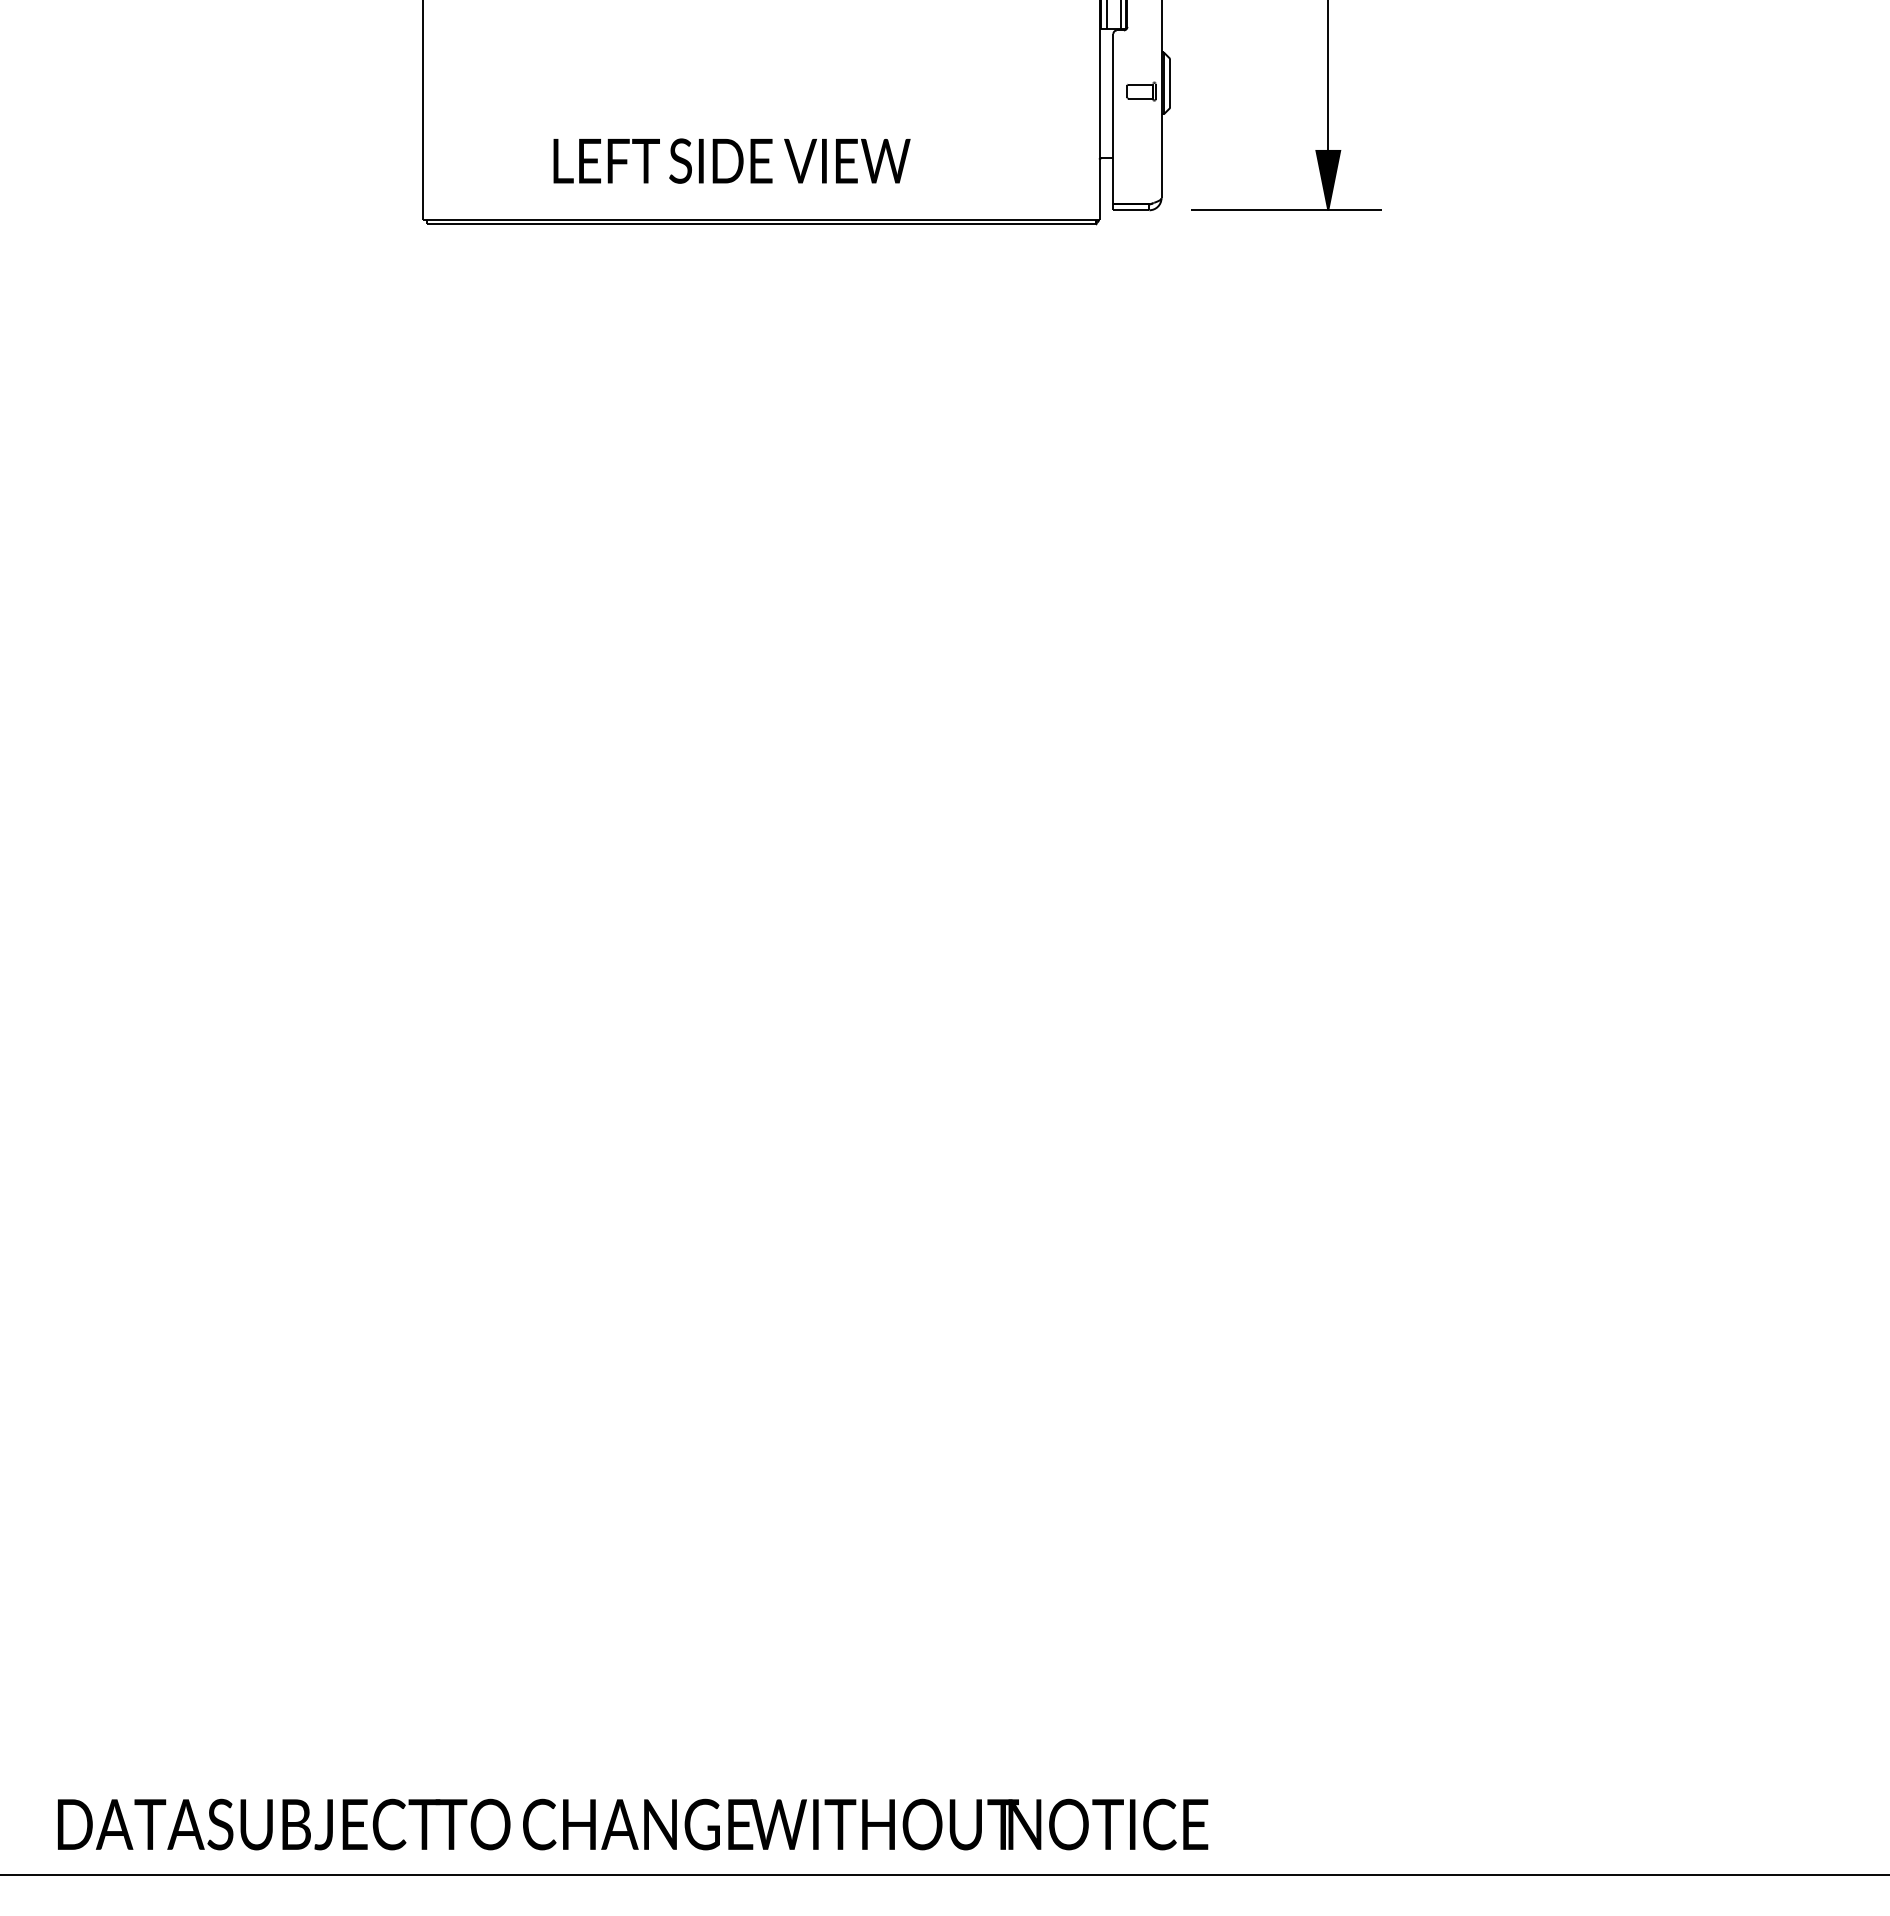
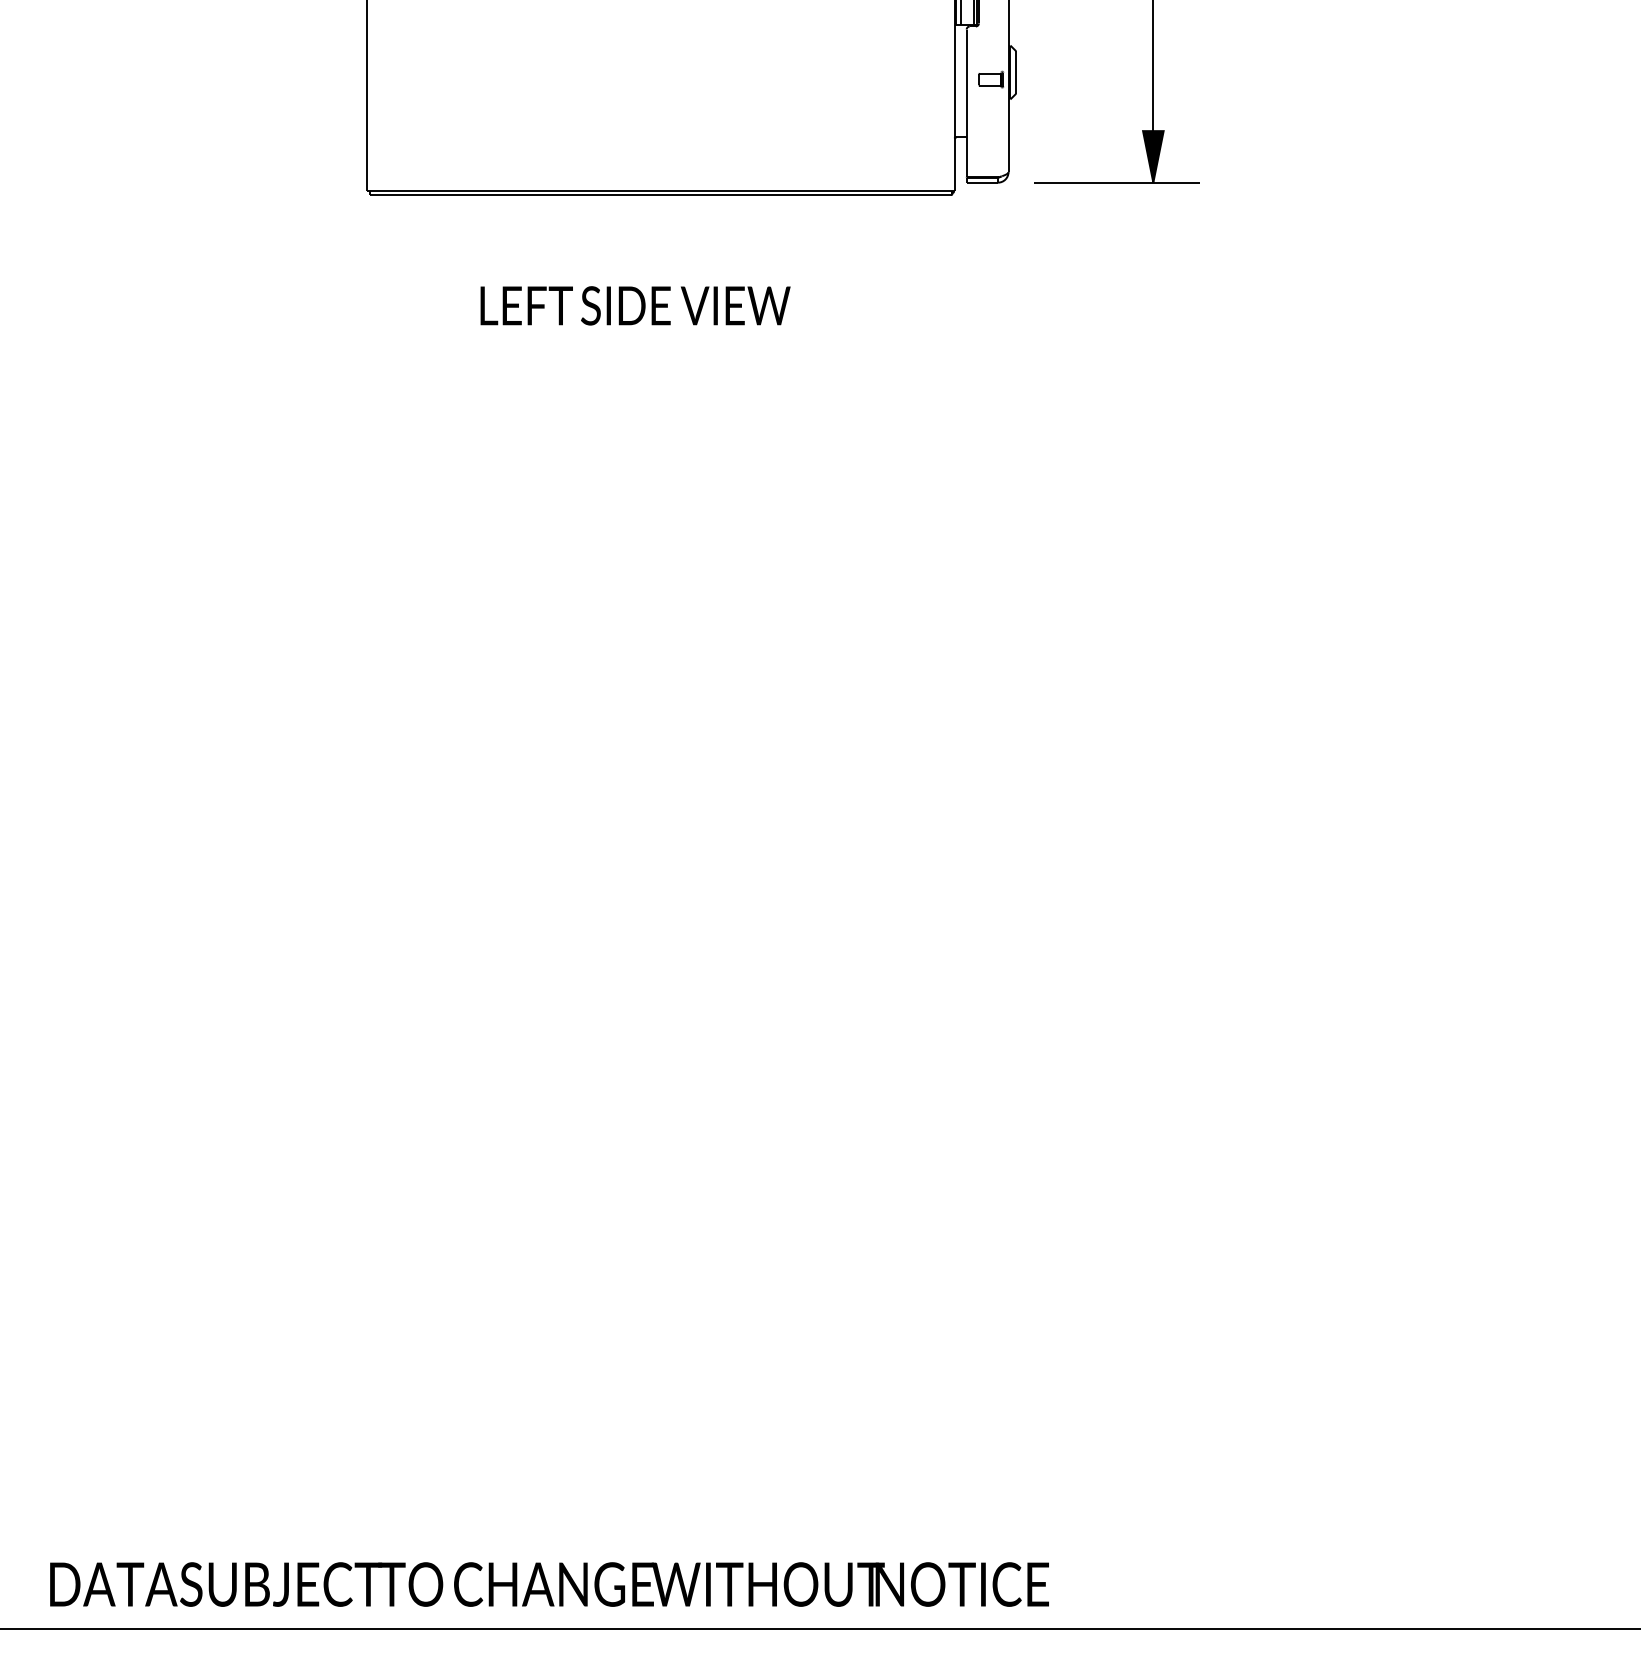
text: (731, 160) -> (635, 305), moved

